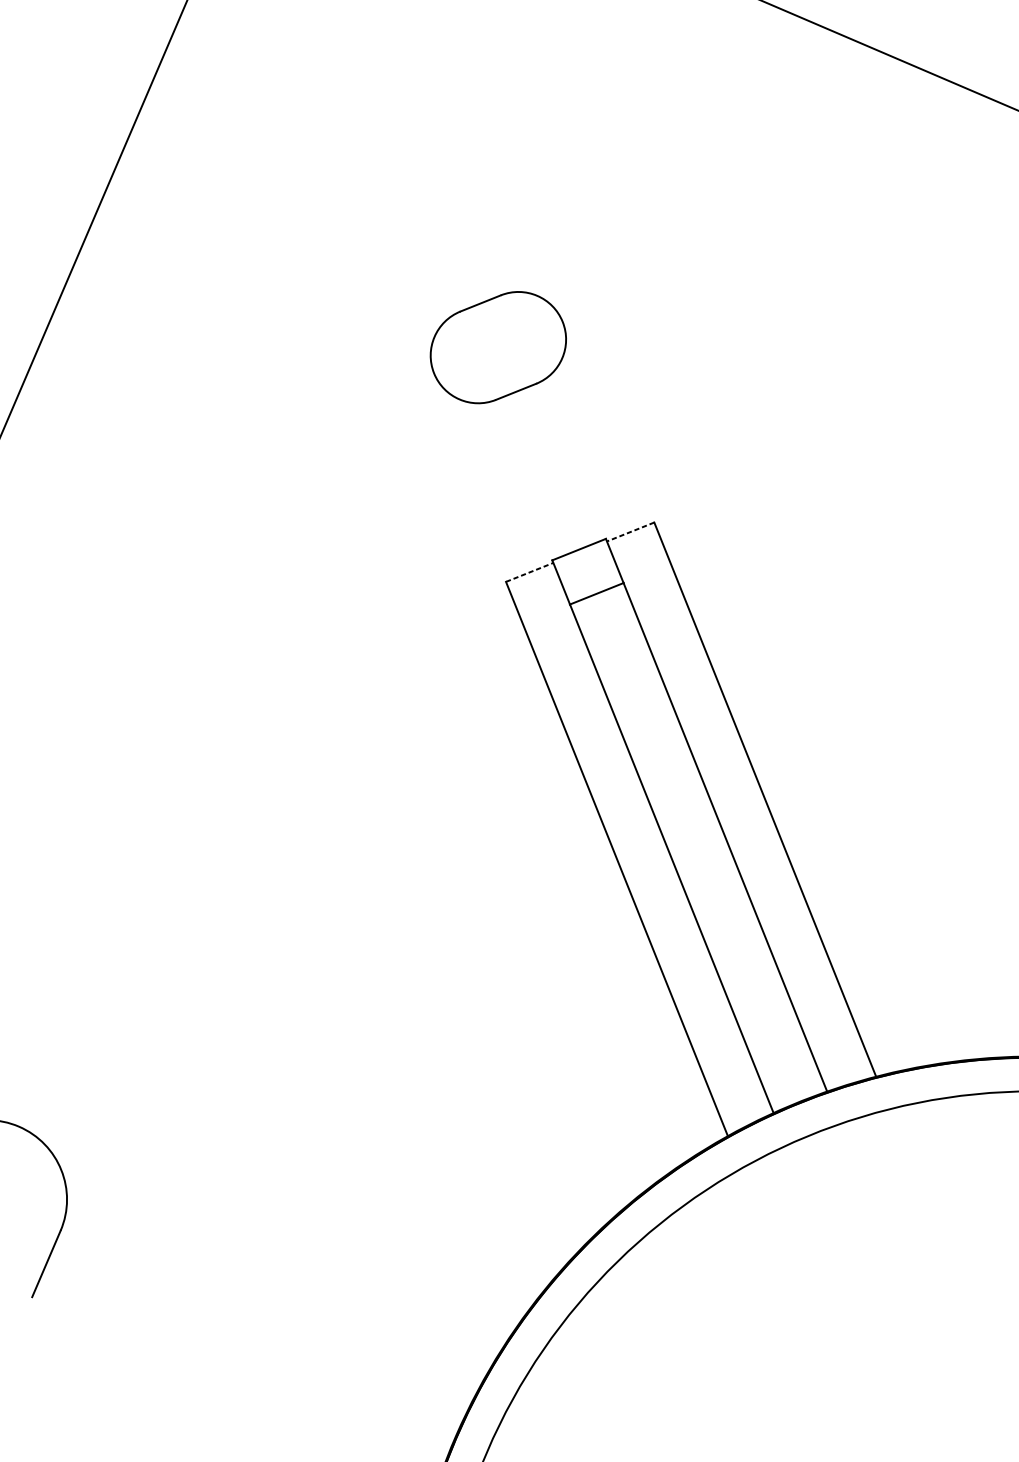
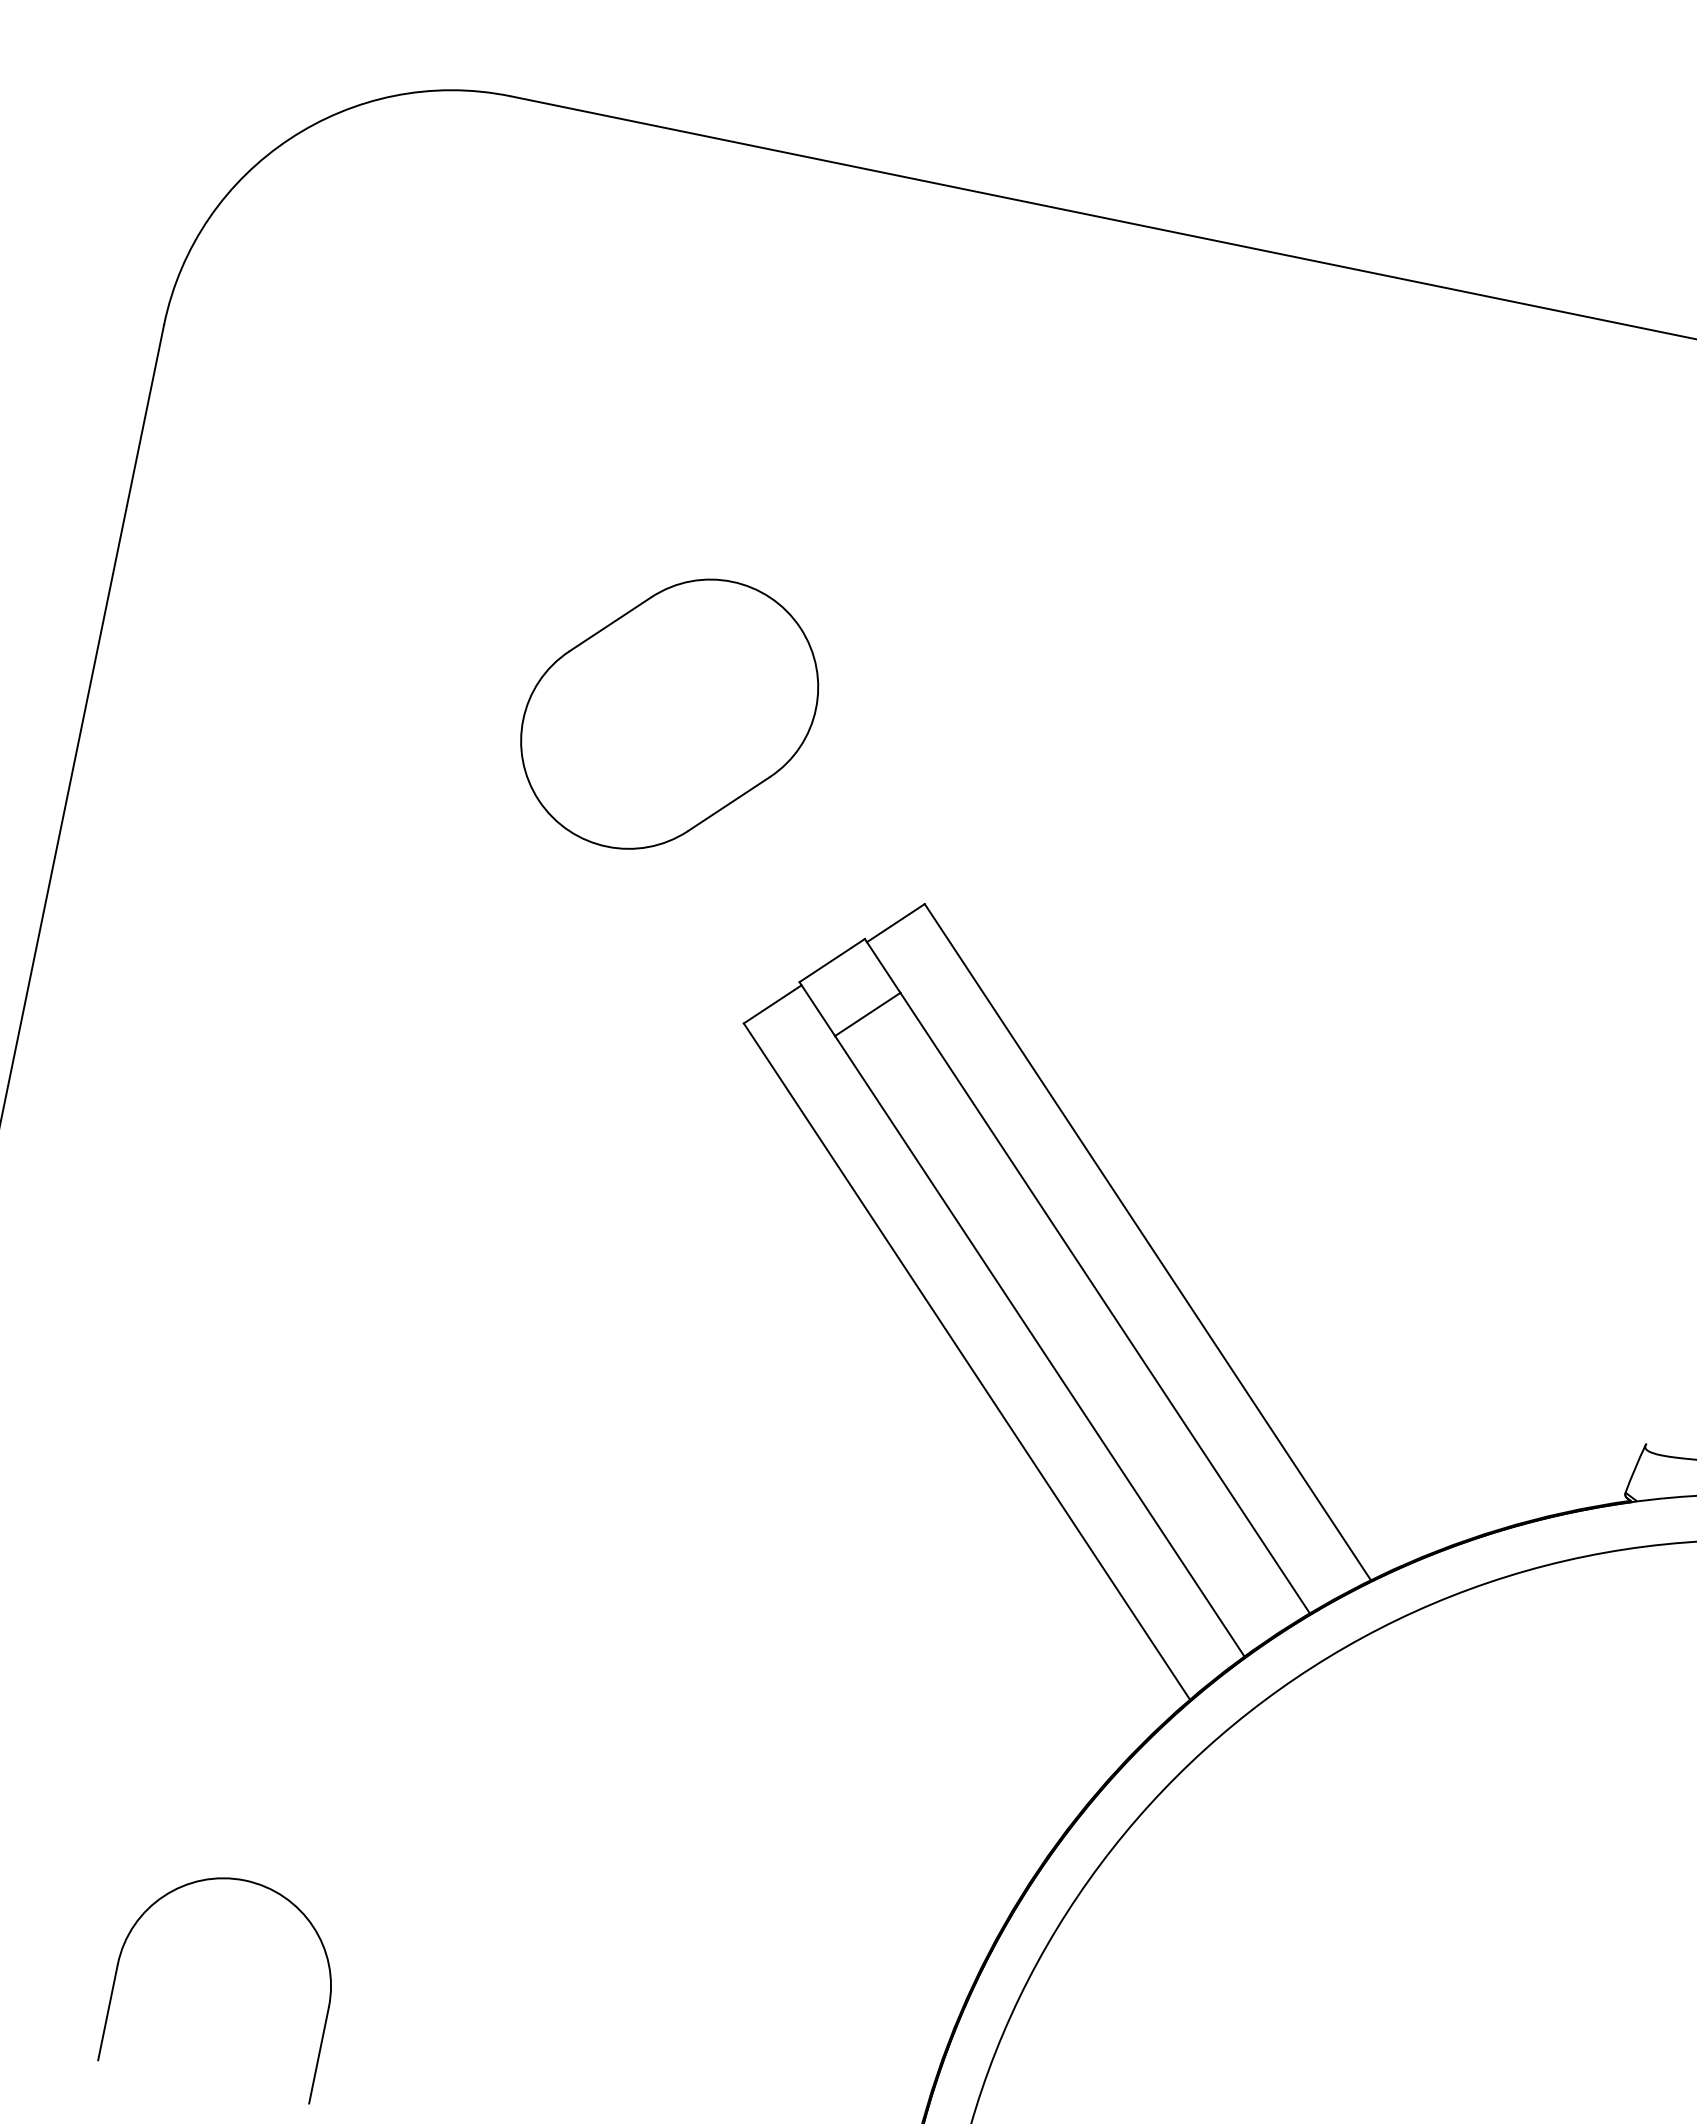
part: (498, 347) -> (669, 713), size x1.67
line: (630, 532) -> (895, 923), dashed -> solid
line: (529, 572) -> (772, 1004), dashed -> solid

